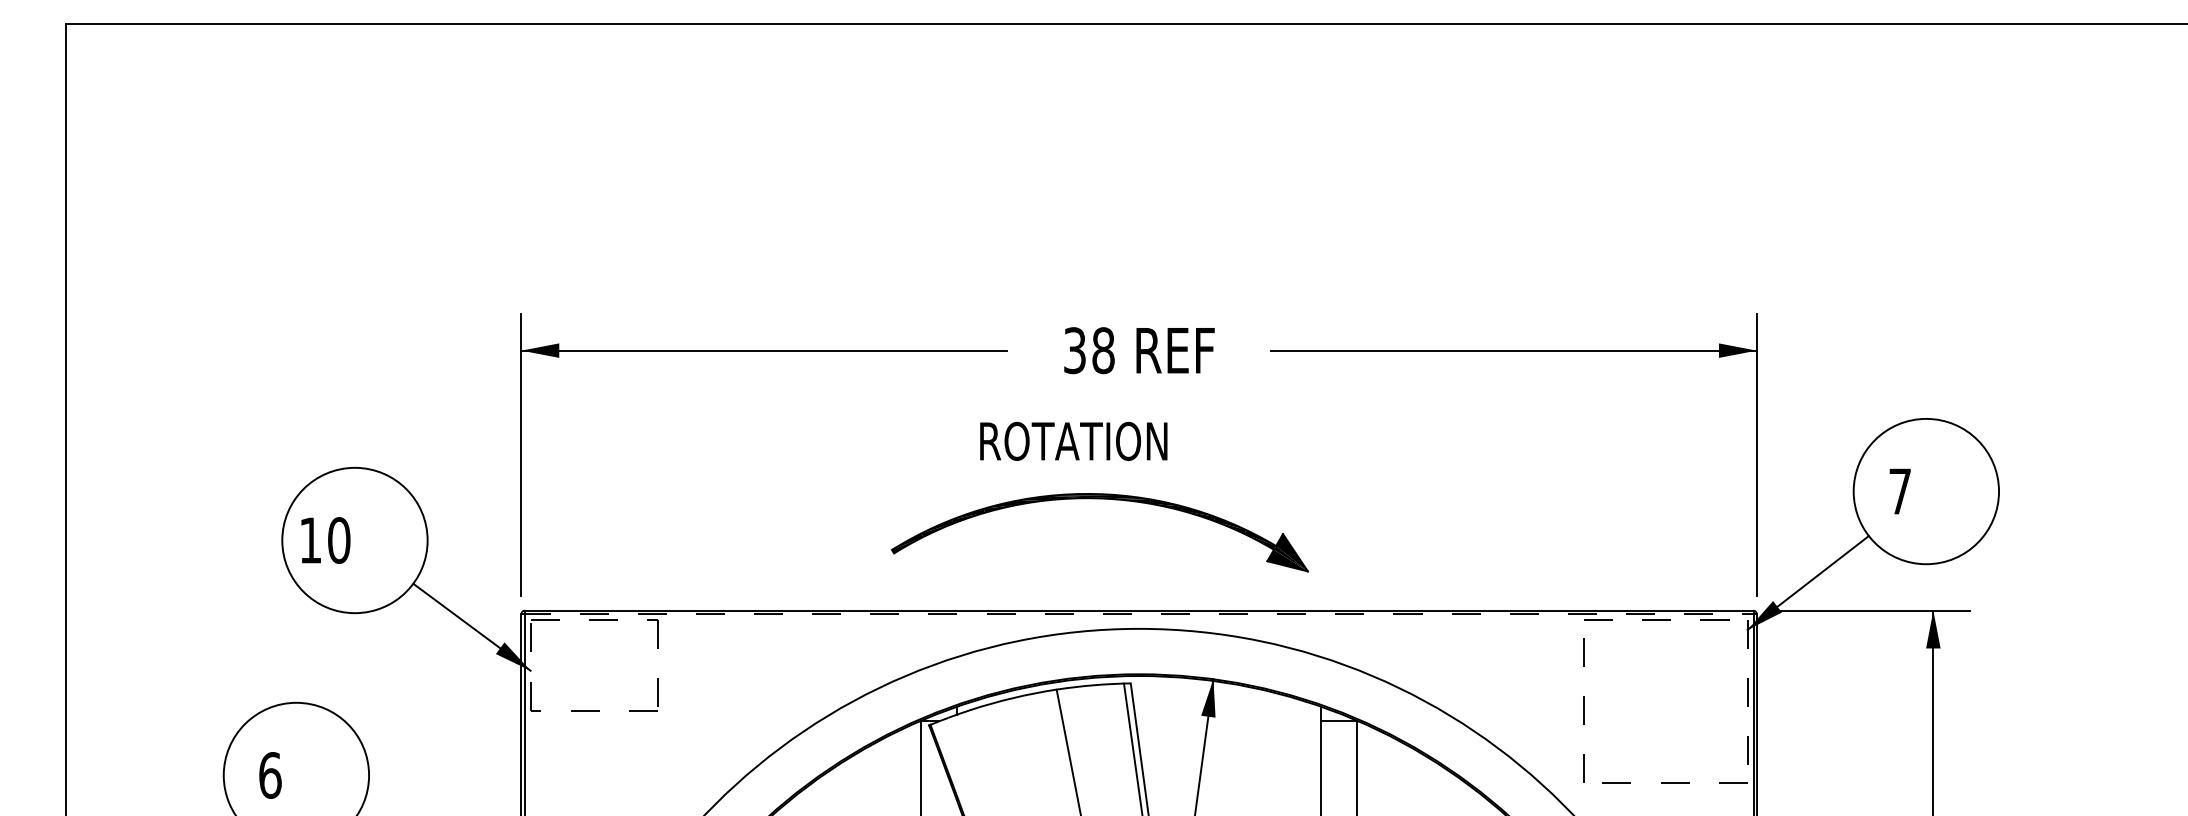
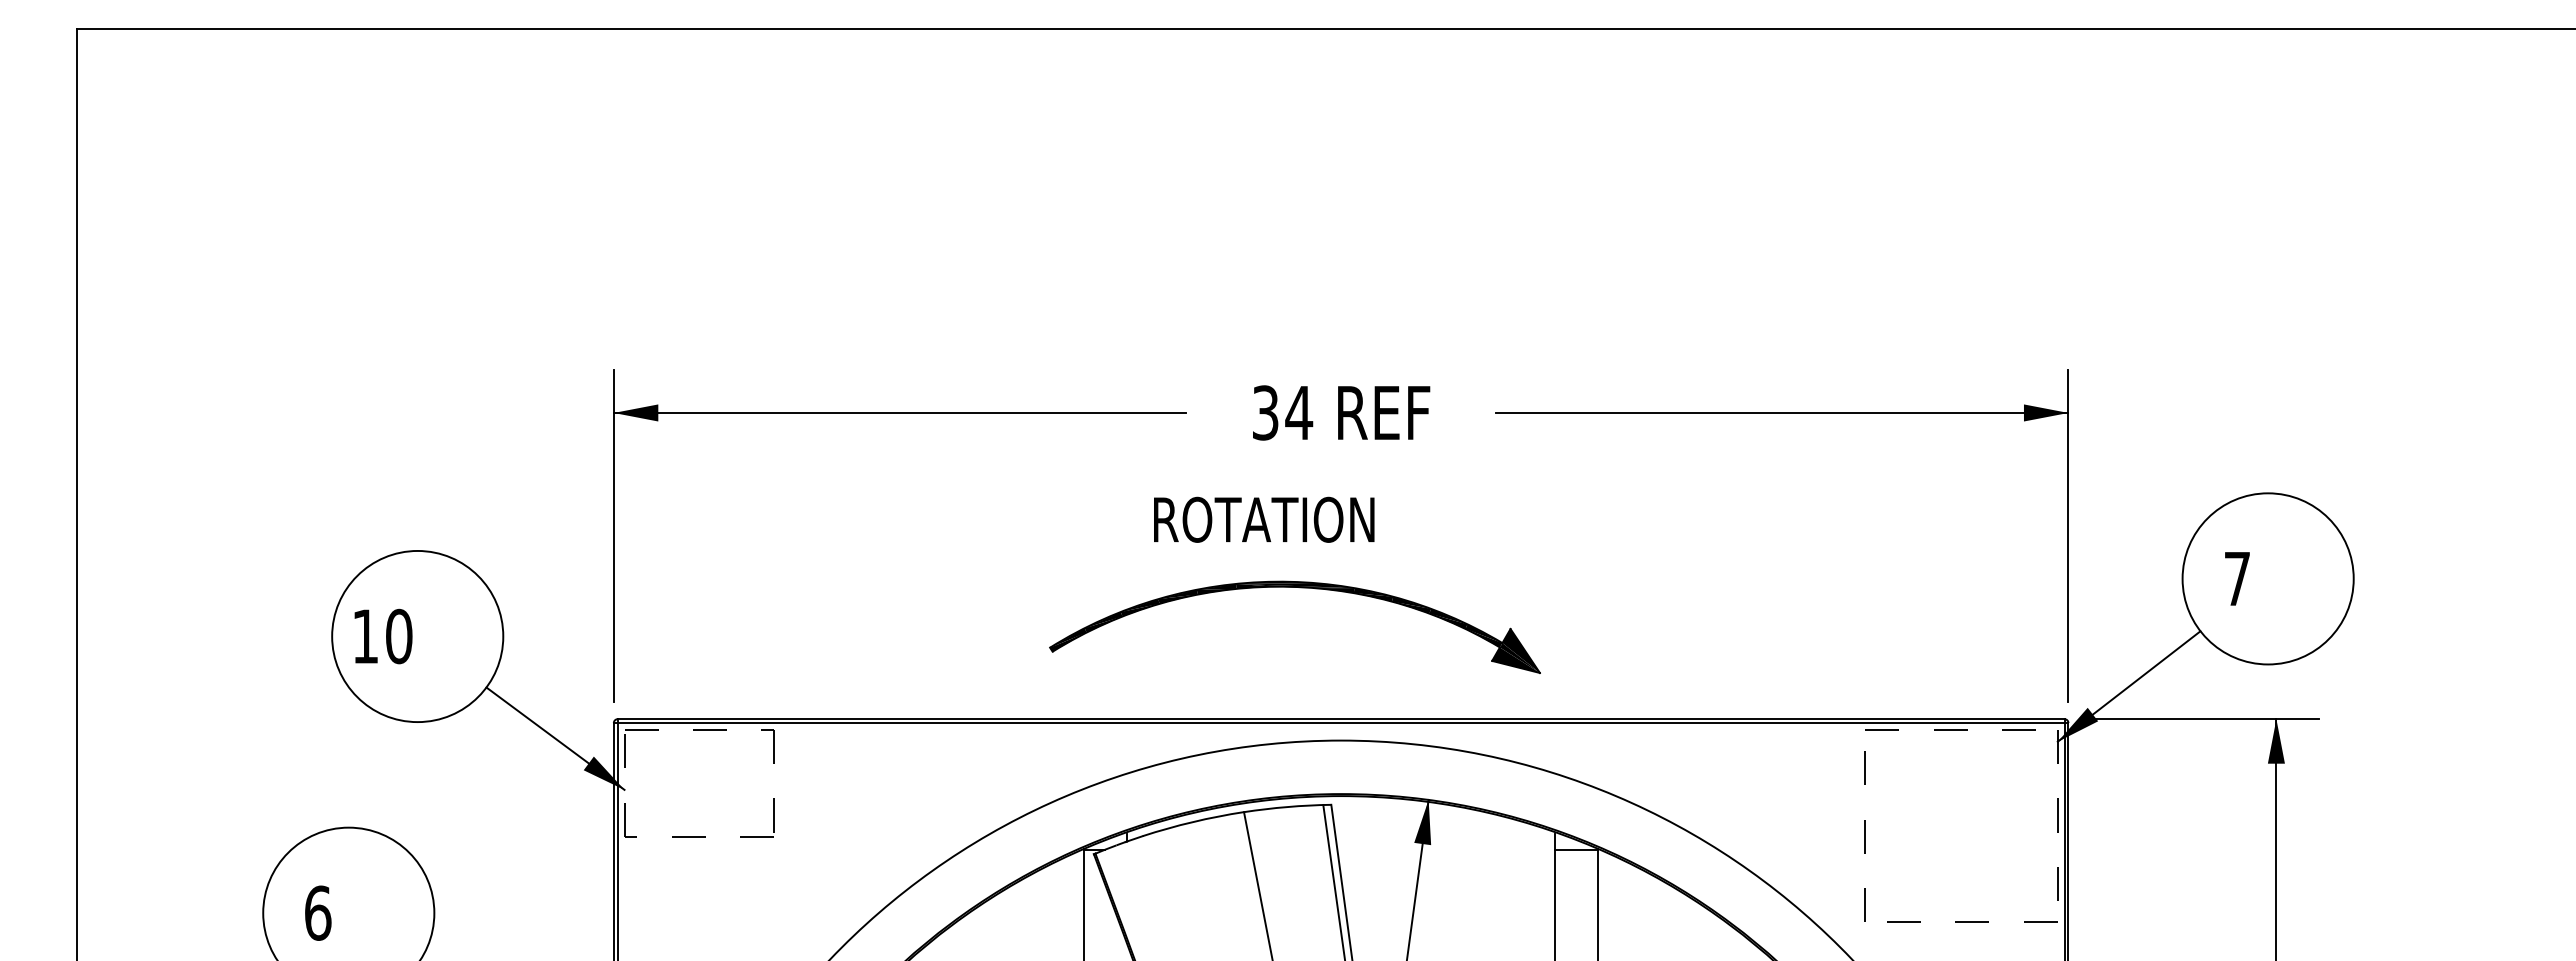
text: (1103, 350) -> (1299, 412), 38 -> 34
line: (1139, 614) -> (1341, 723), dashed -> solid

